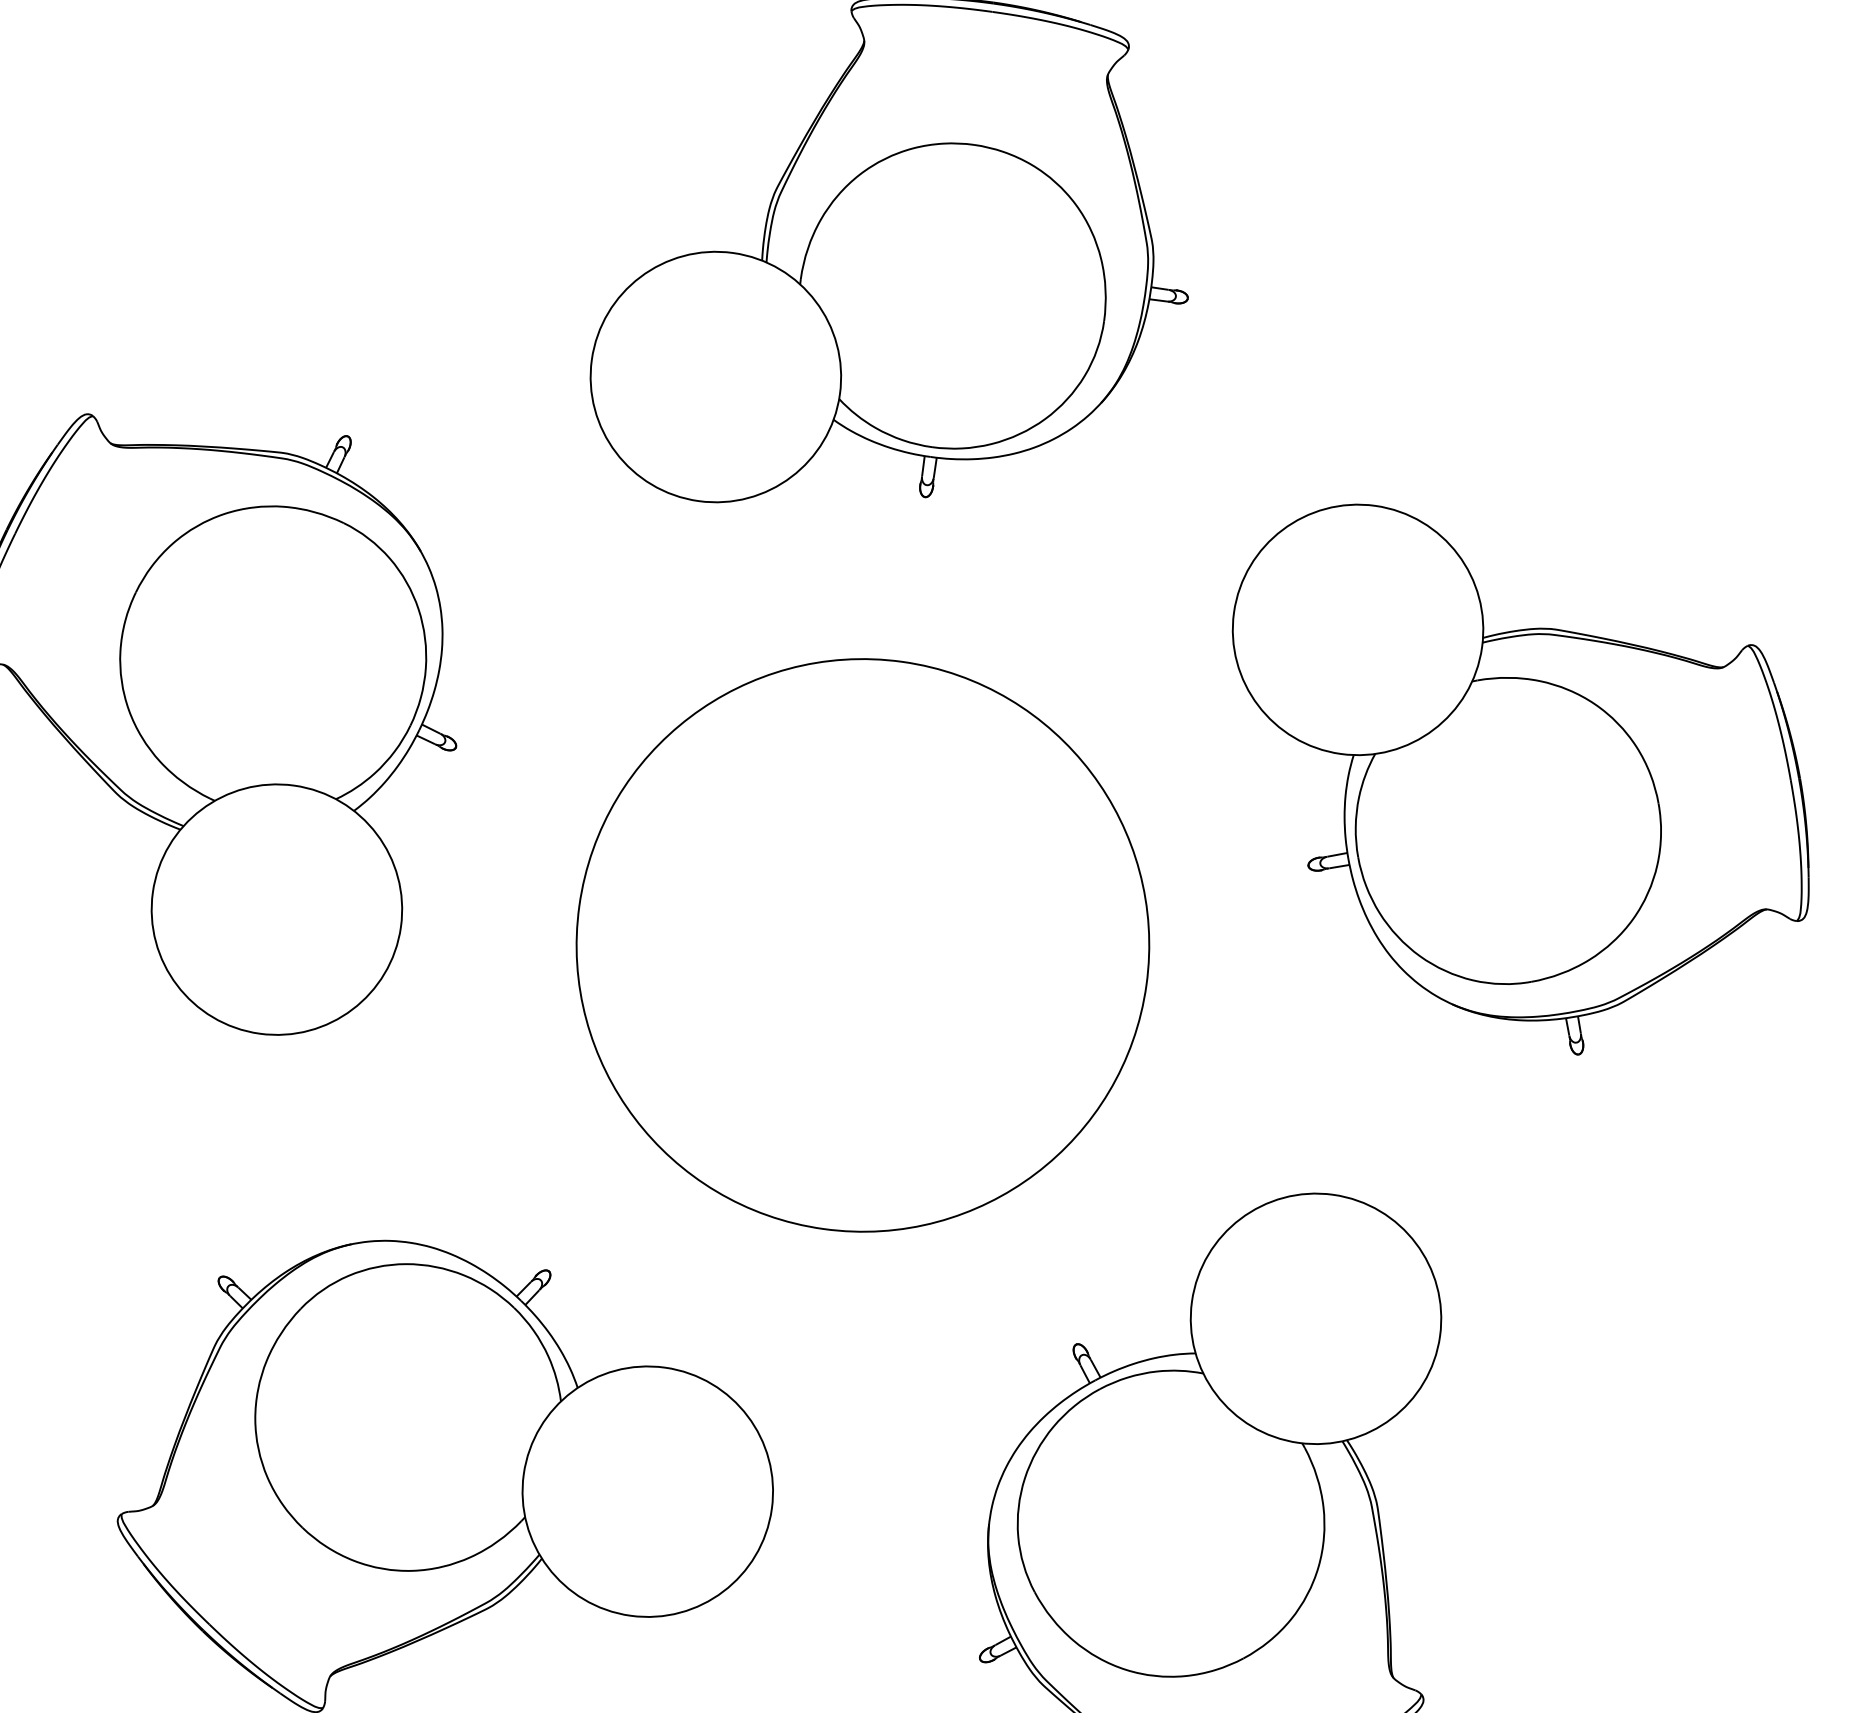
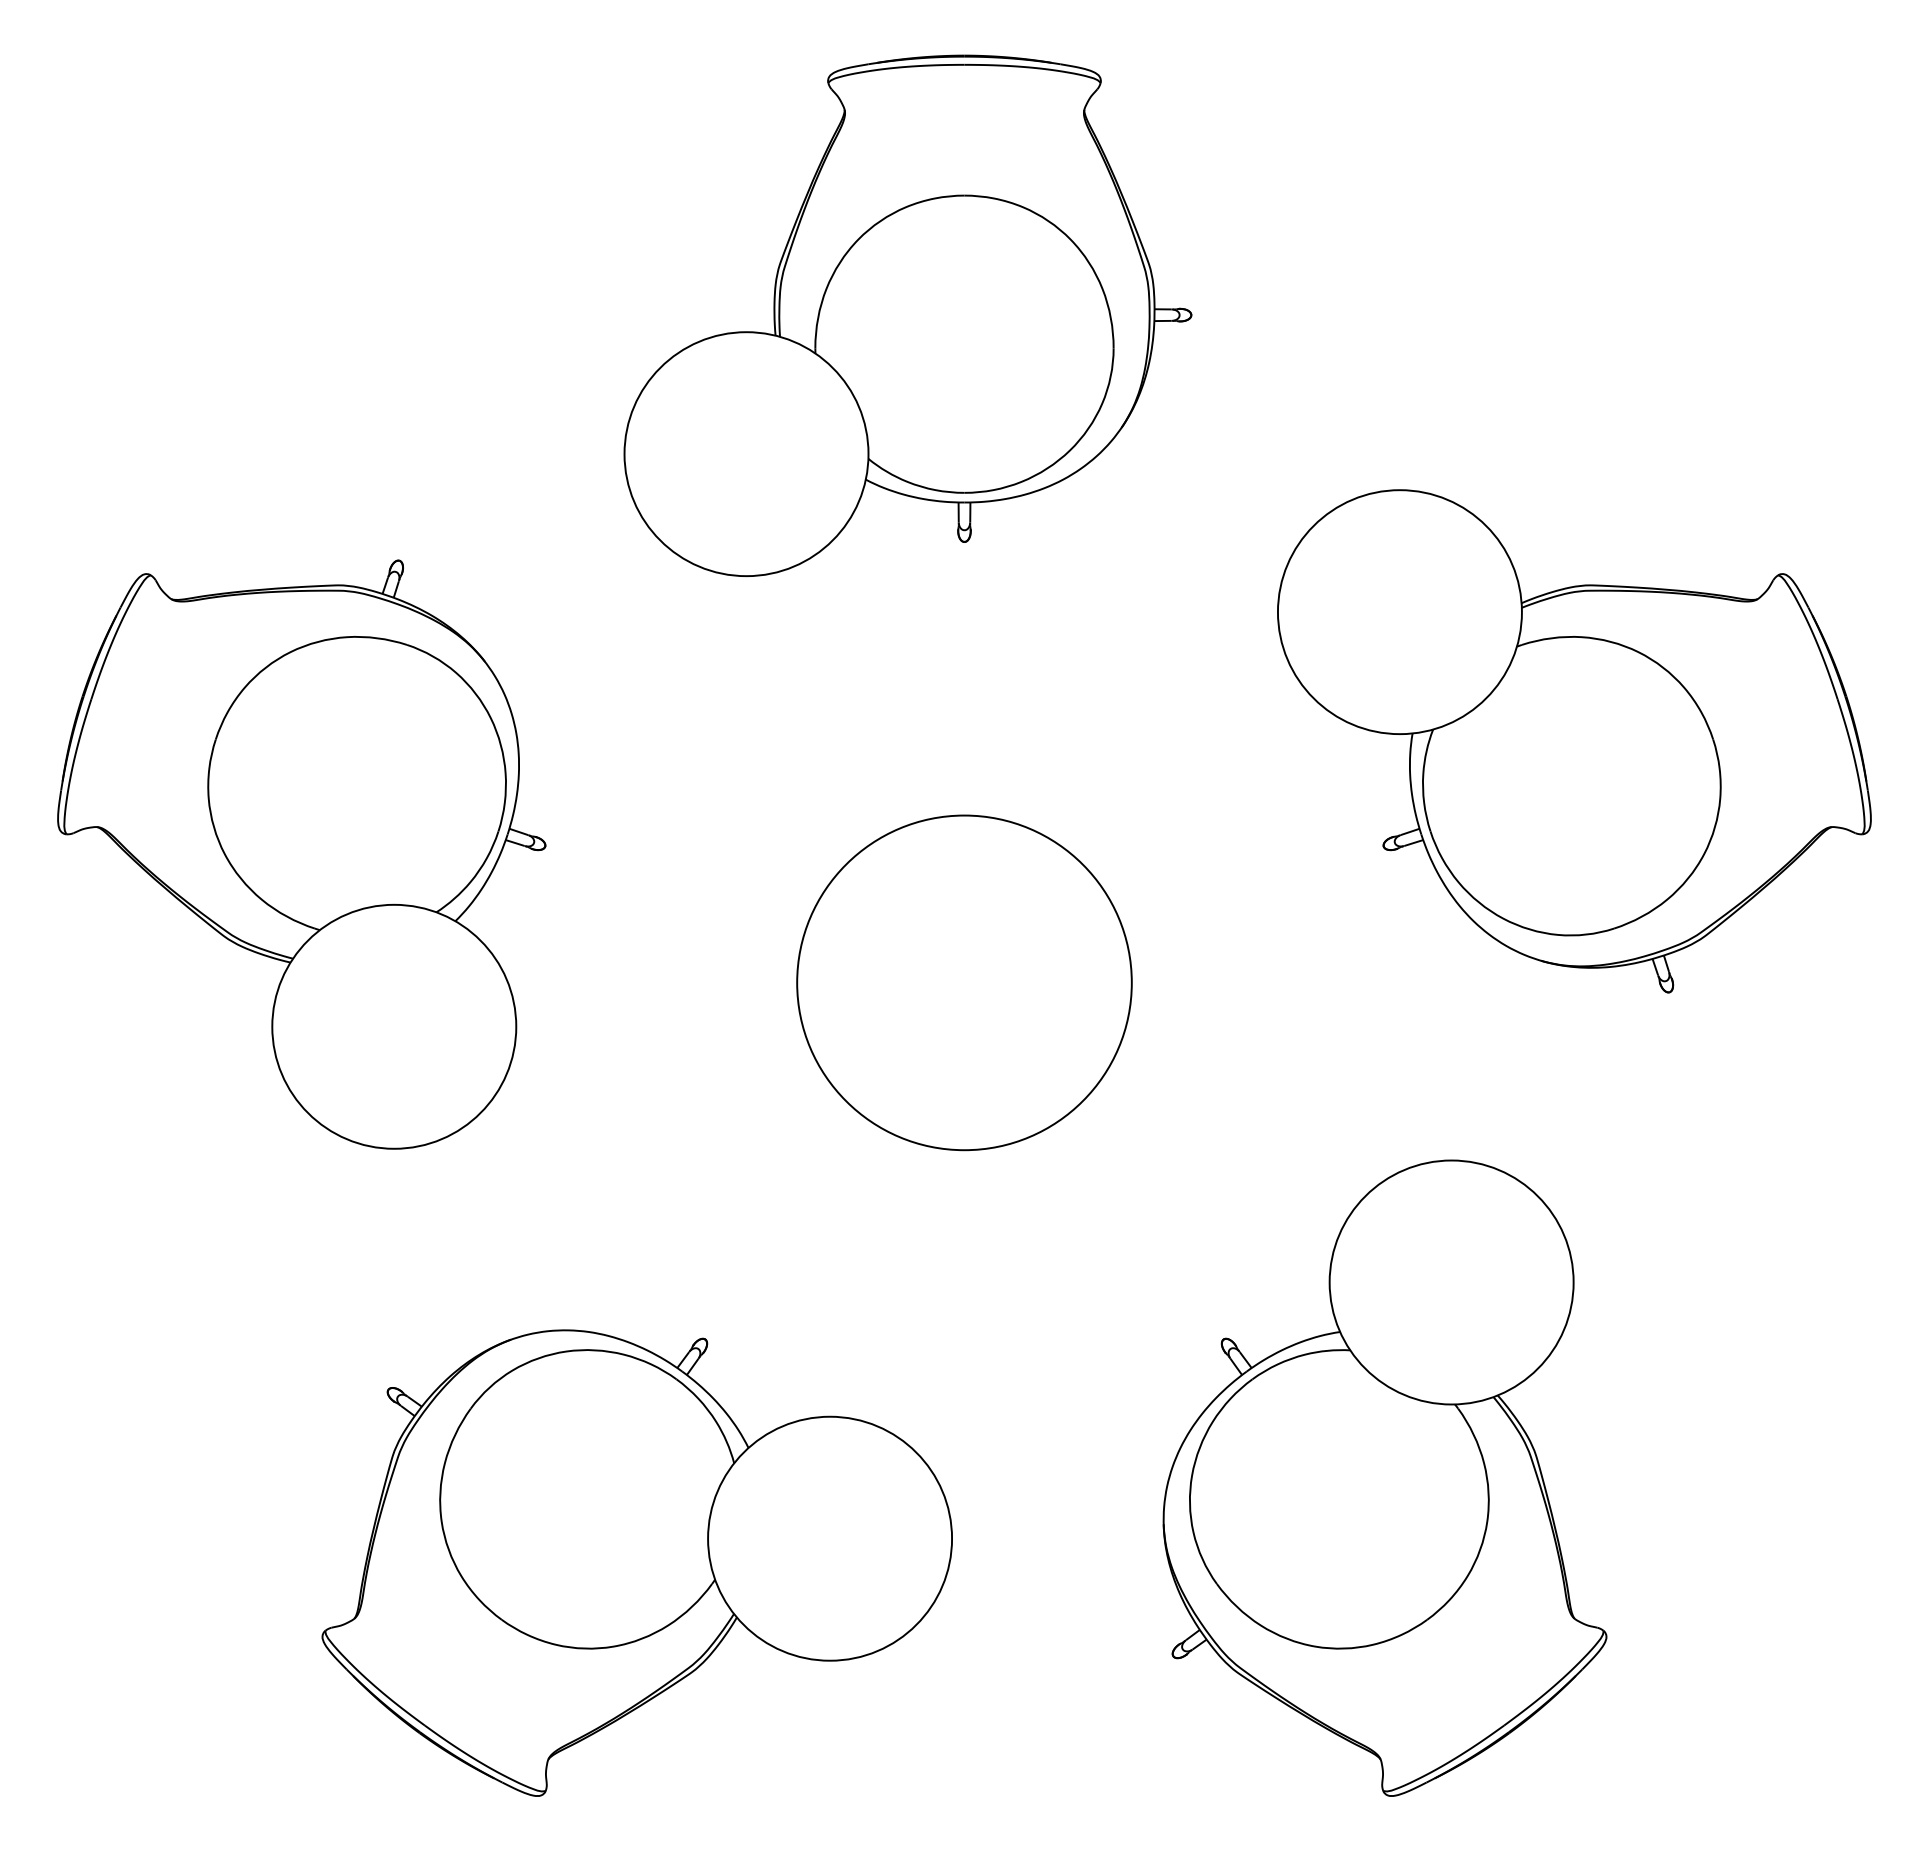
circle: (863, 945) -> (964, 982), size x0.6

